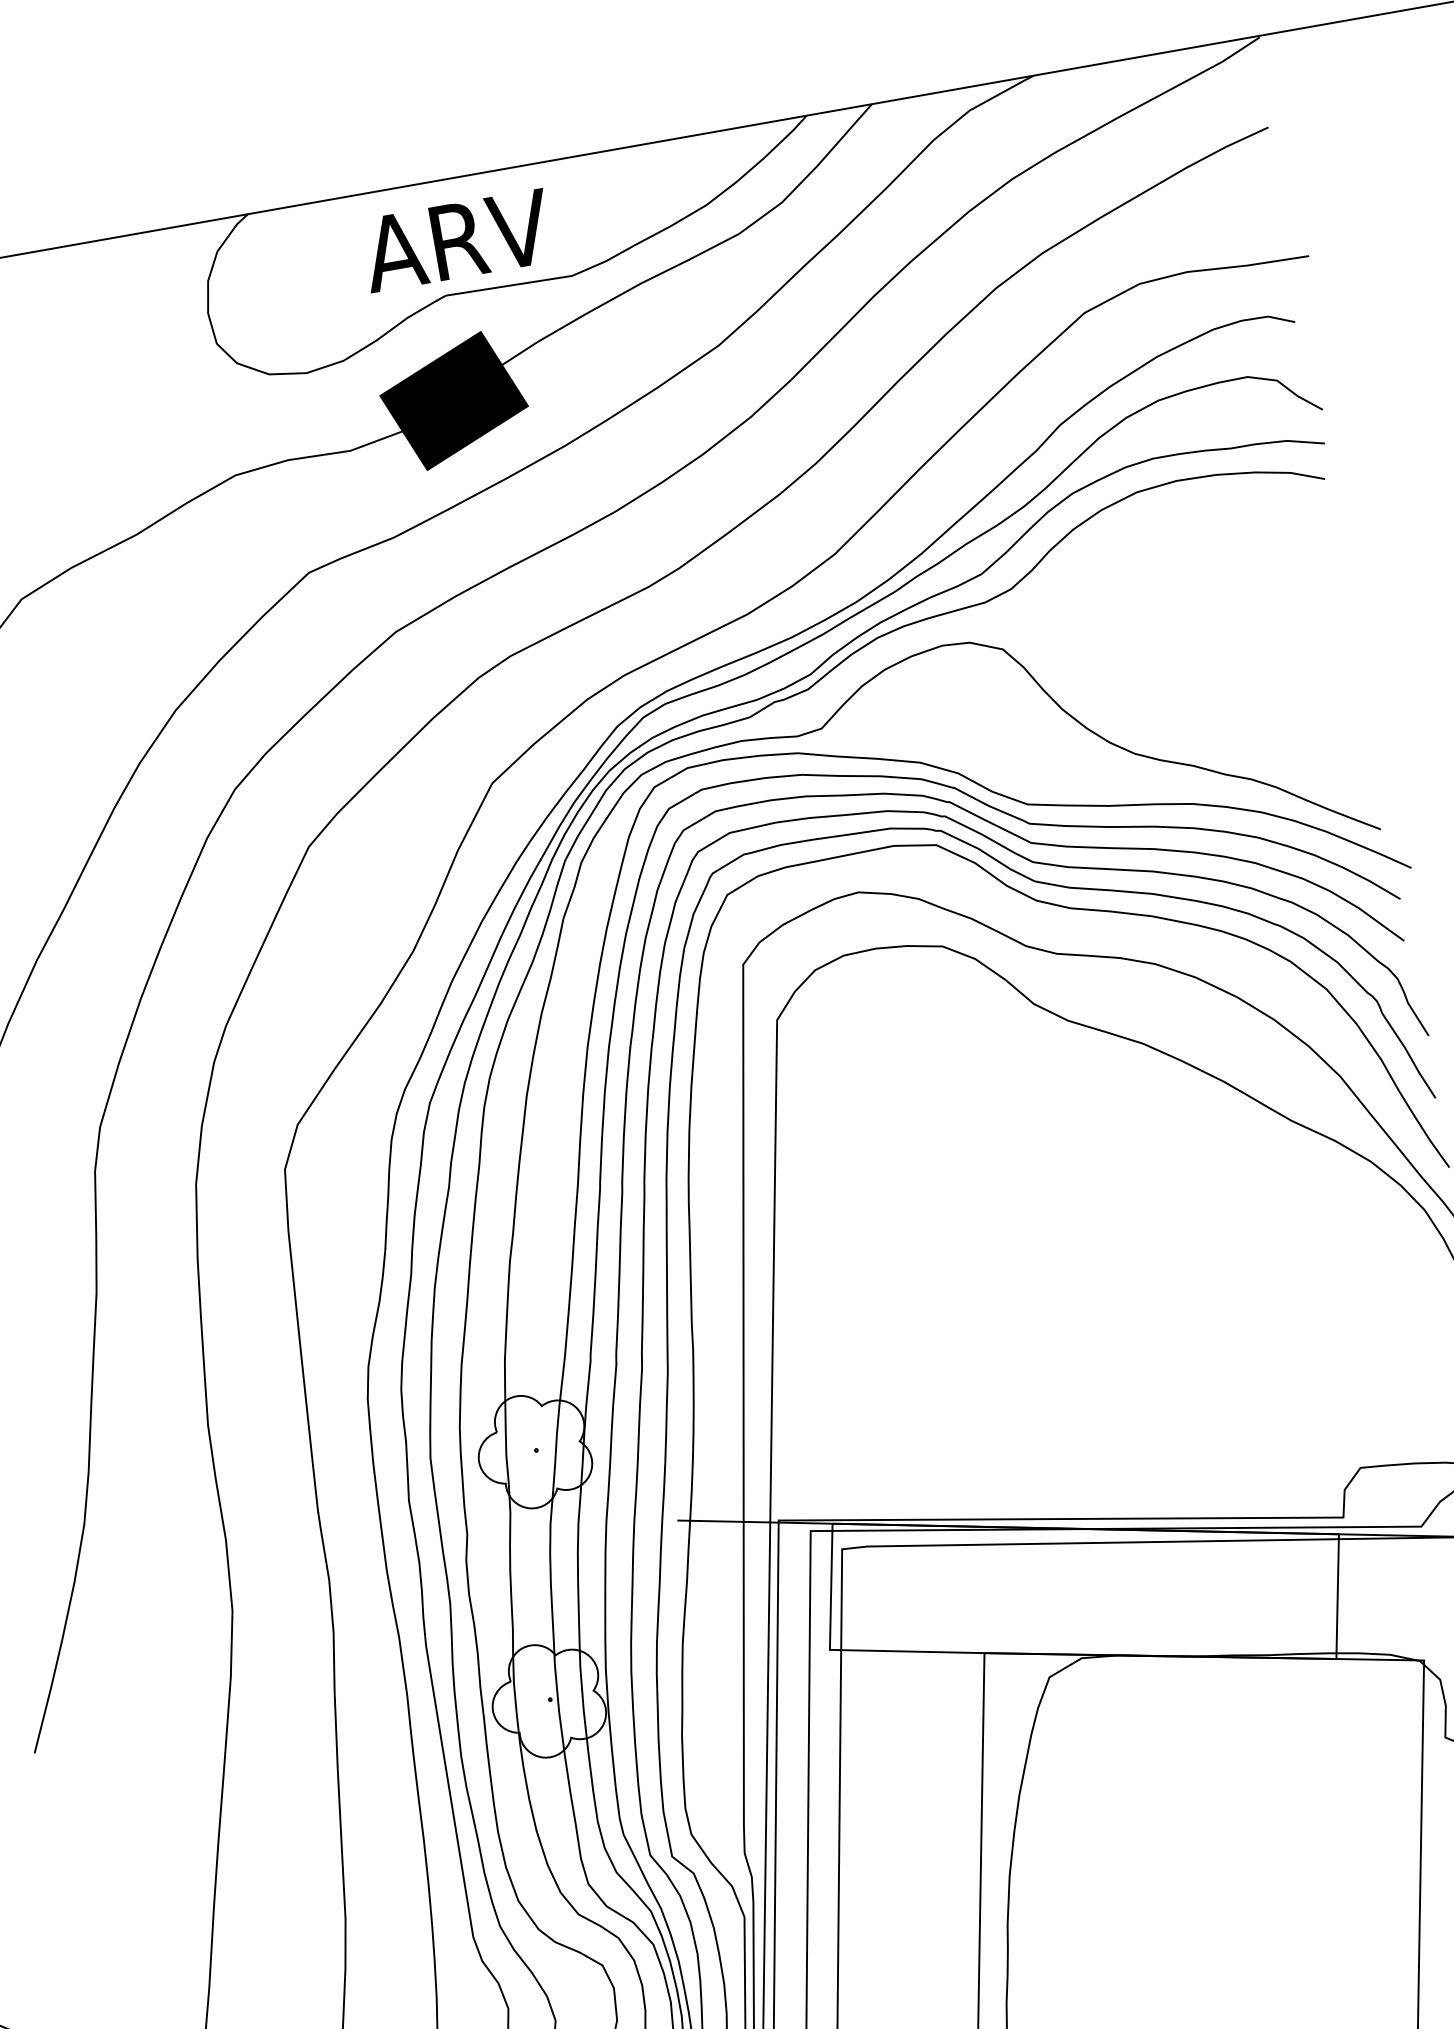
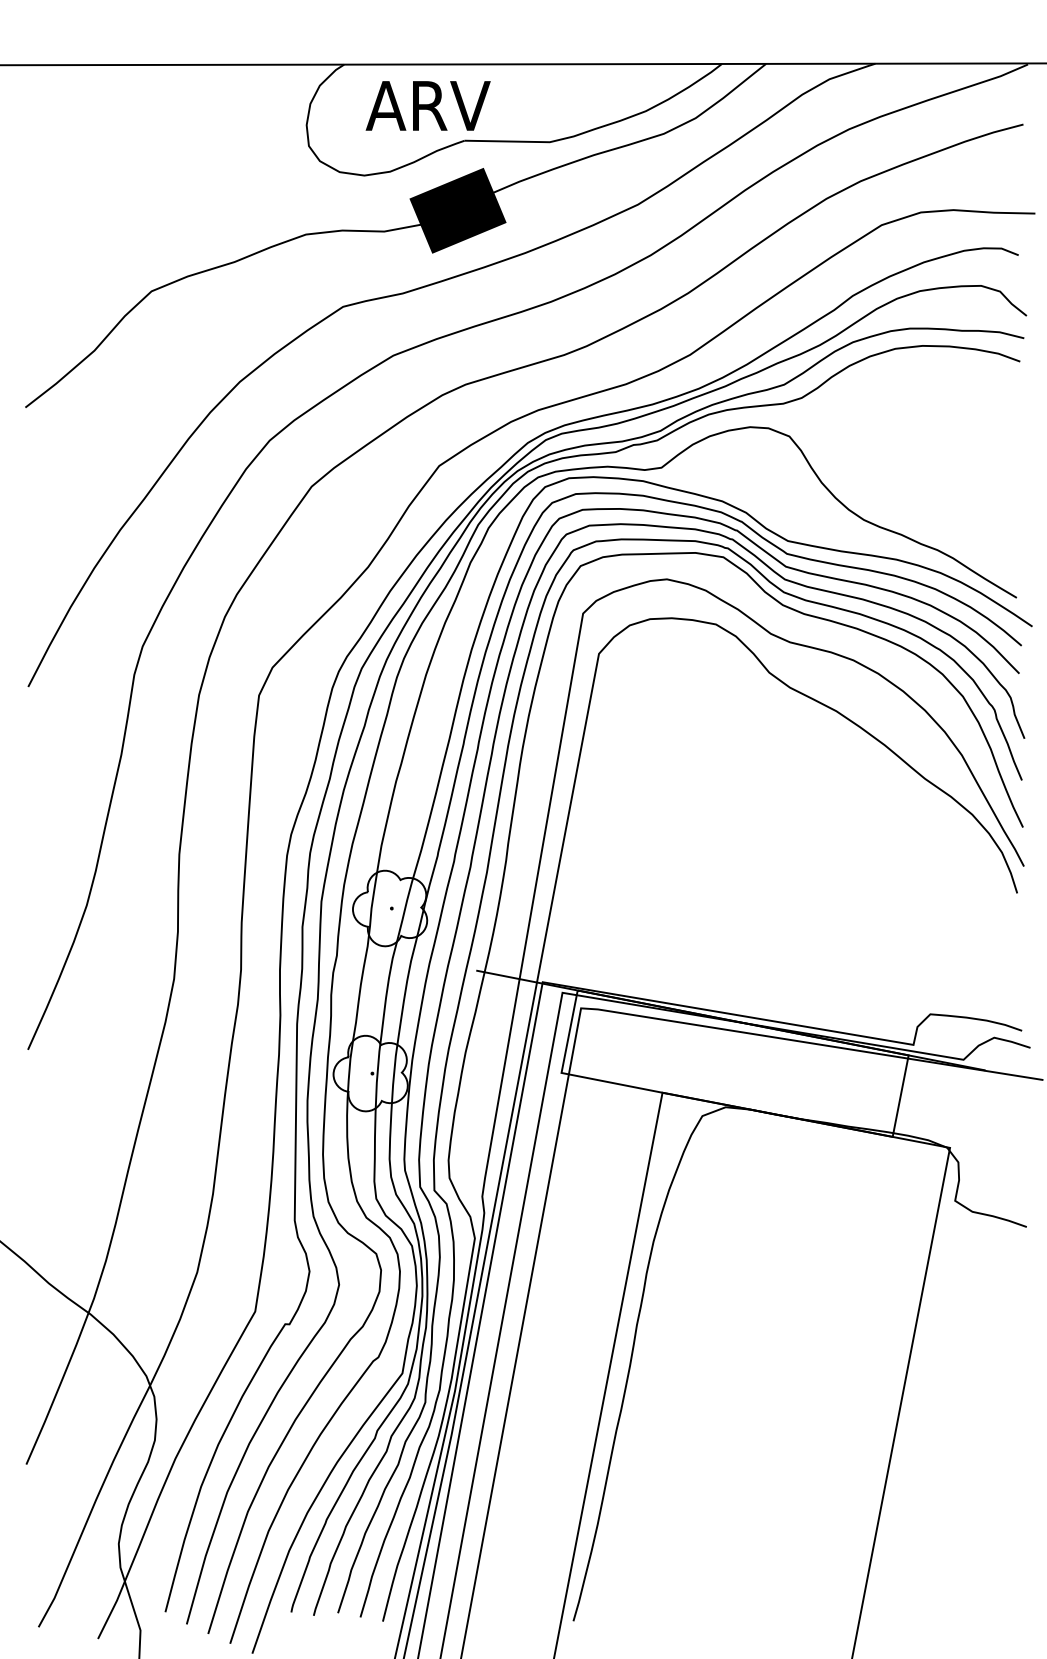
text: (455, 240) -> (427, 105), moved

